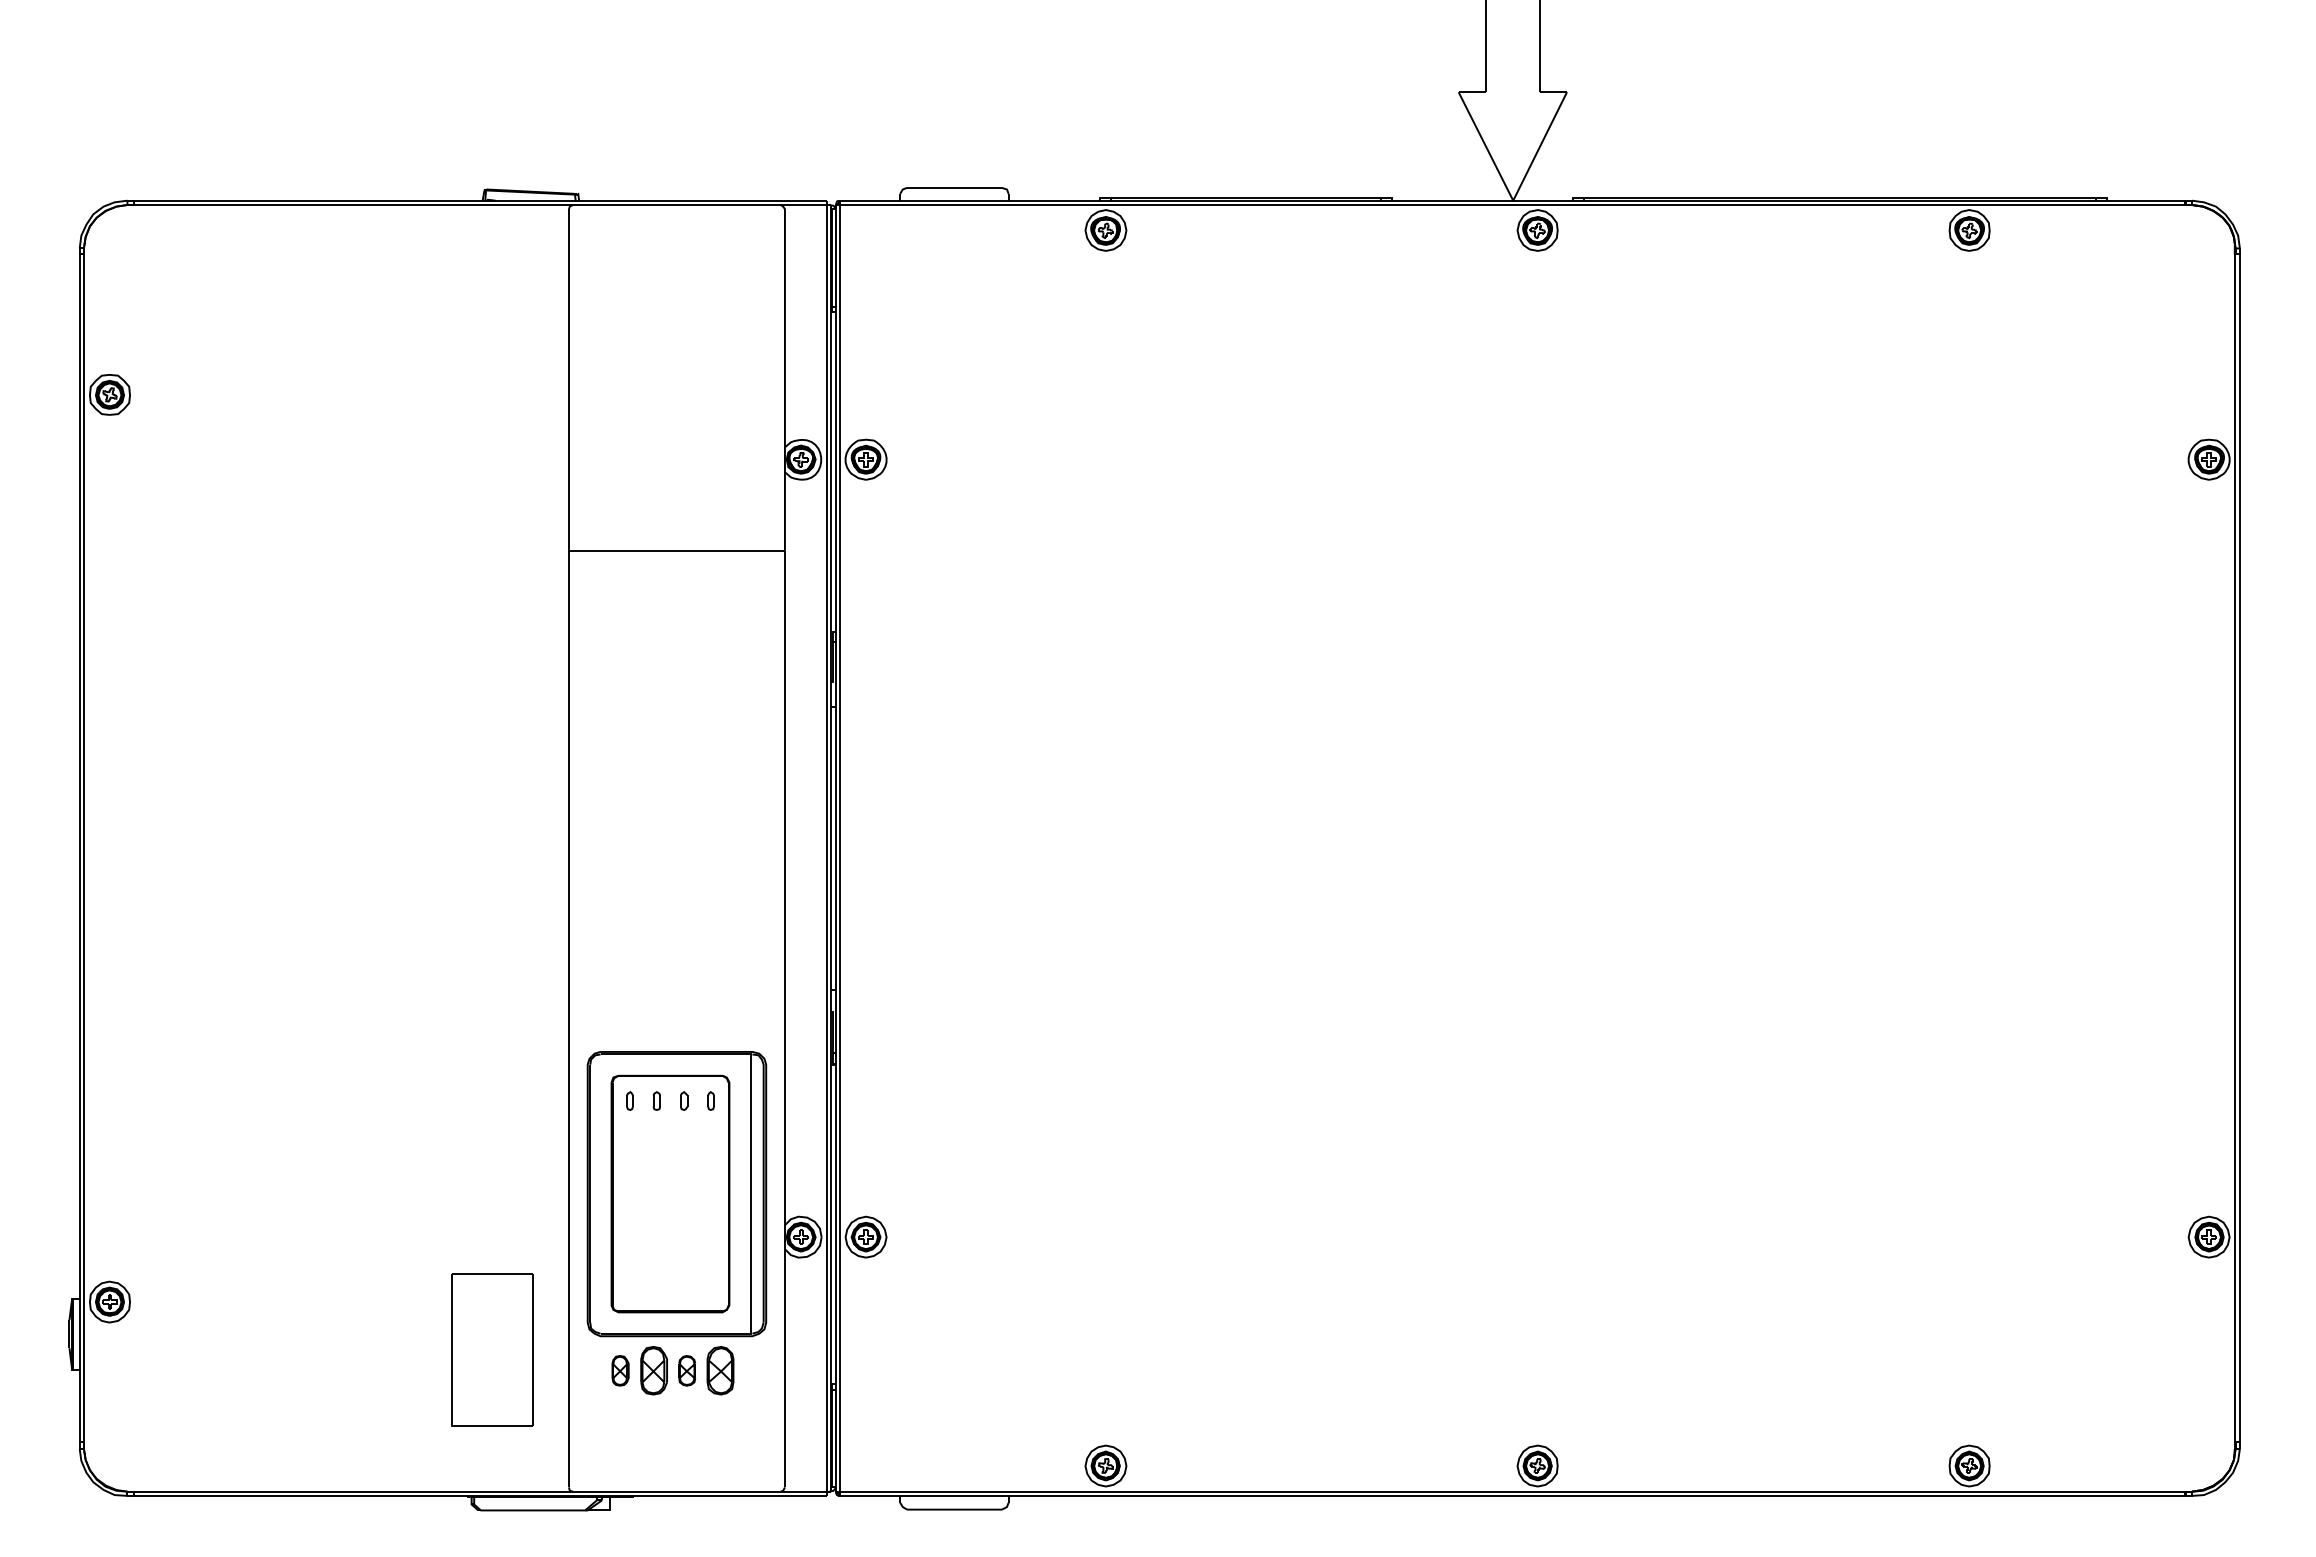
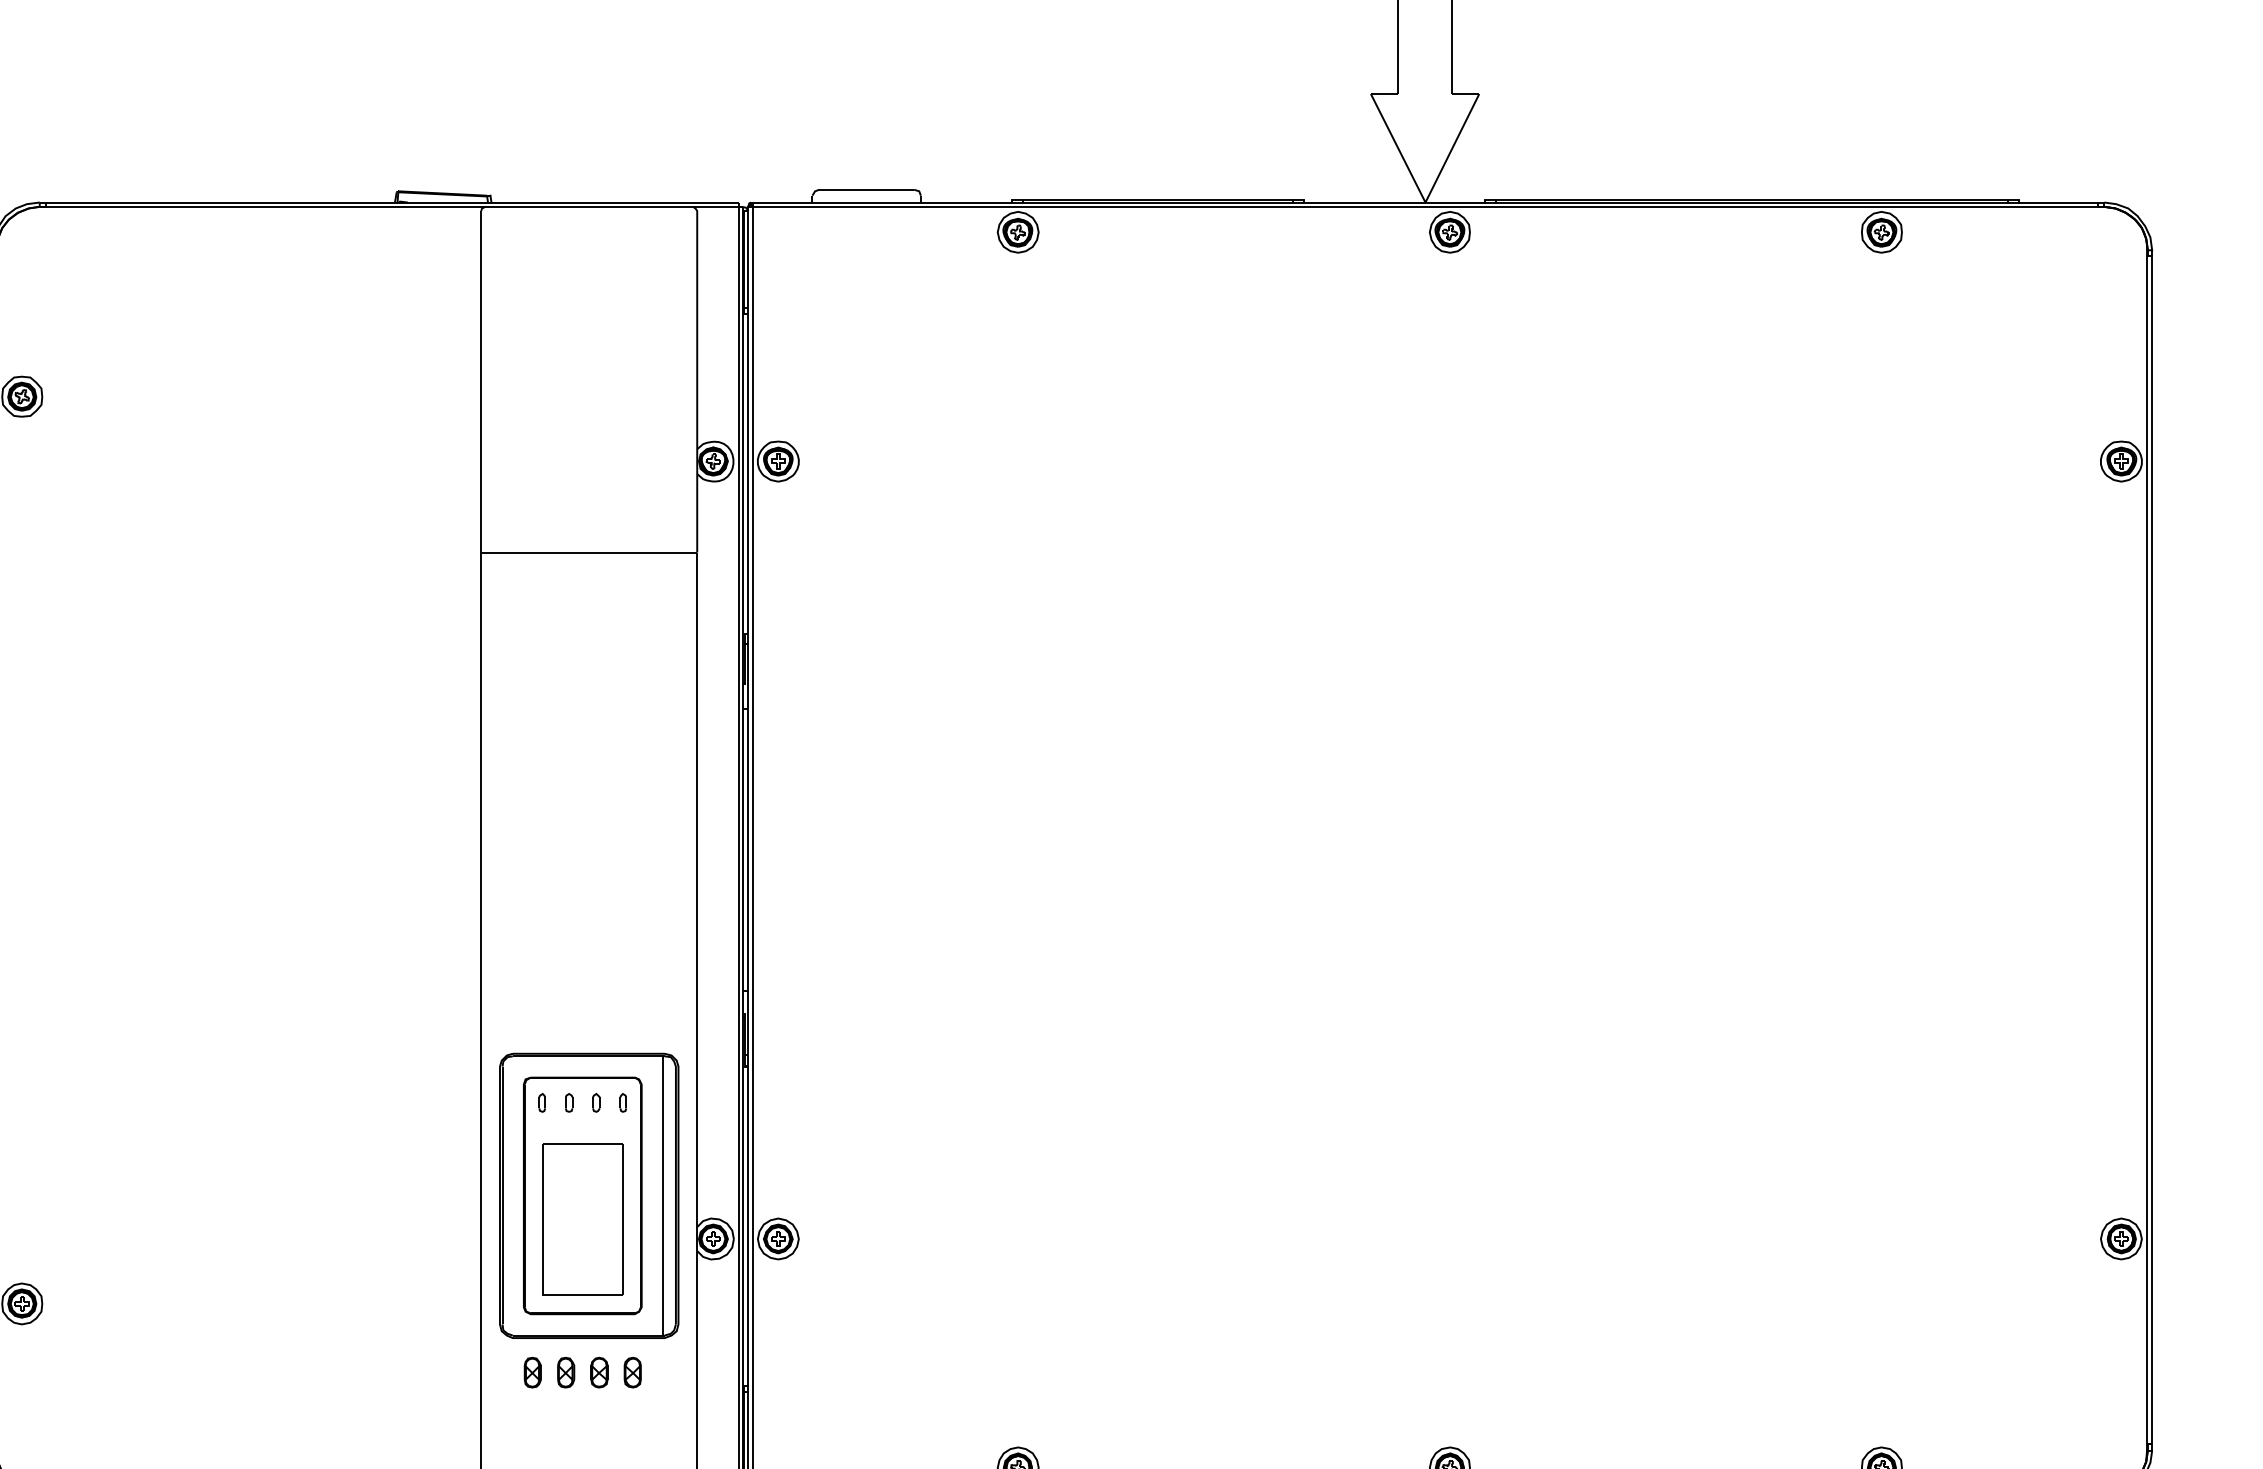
part: (492, 1349) -> (582, 1219), moved
part: (653, 1370) -> (565, 1372), size x0.62
part: (720, 1370) -> (632, 1372), size x0.62

